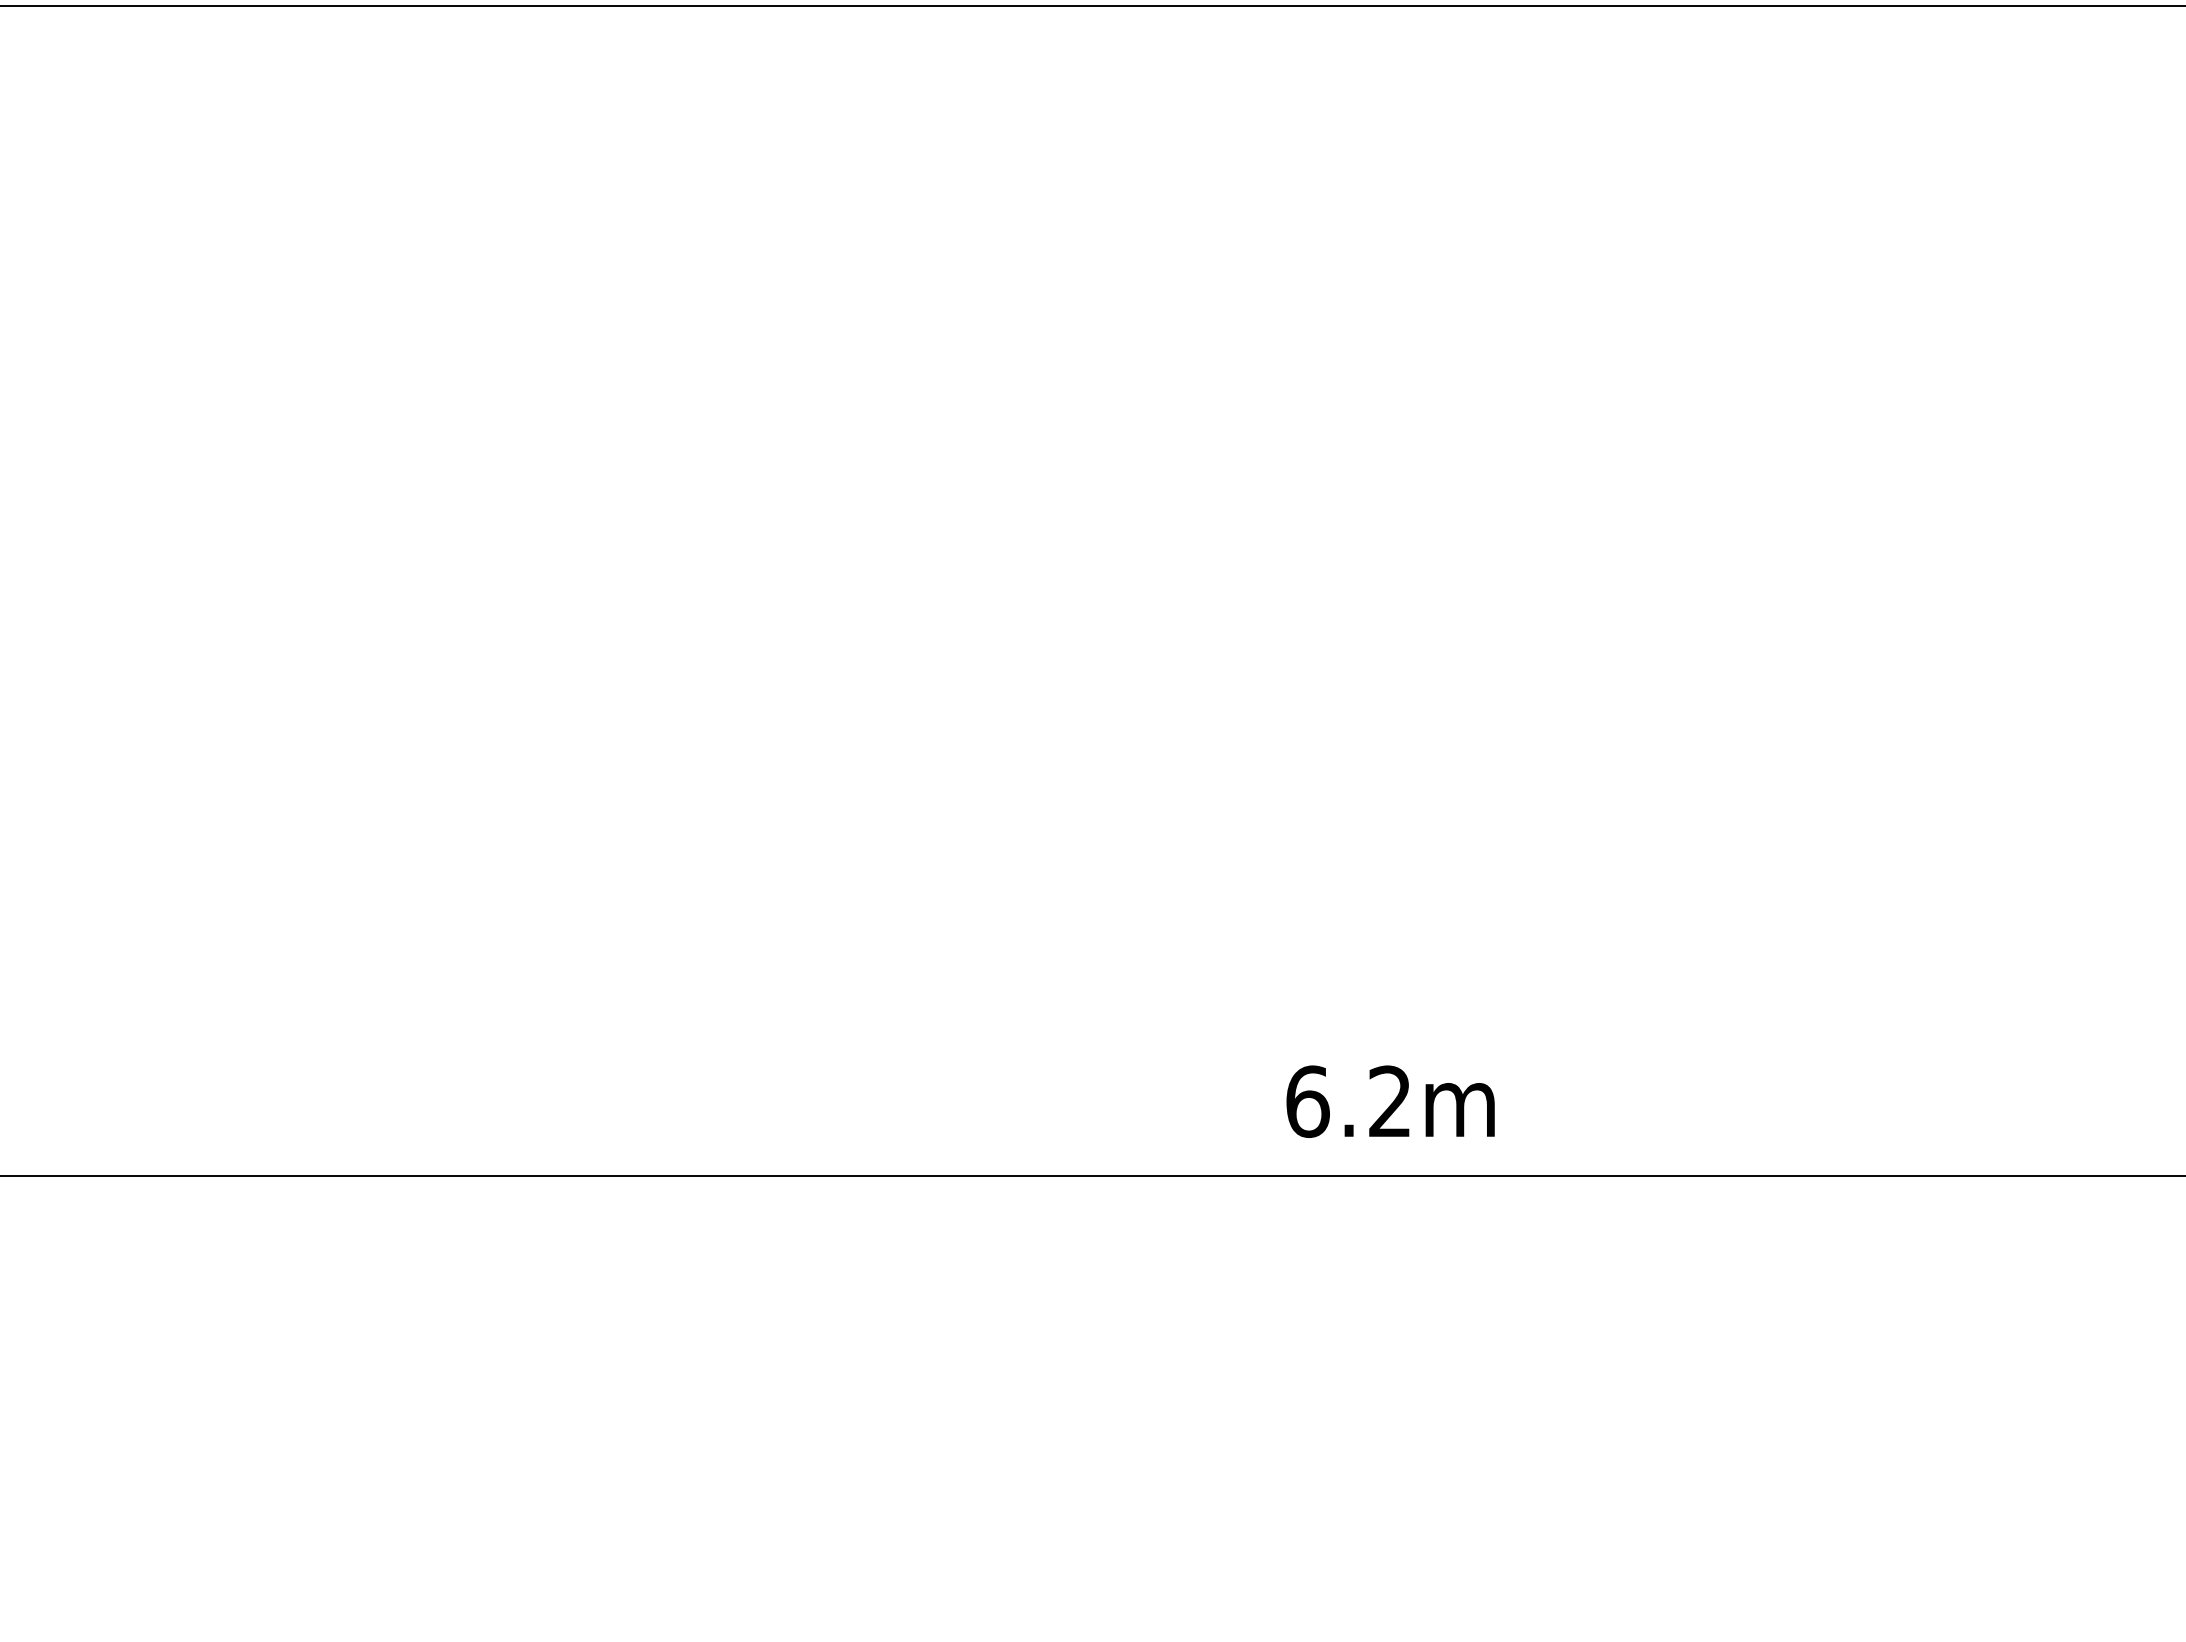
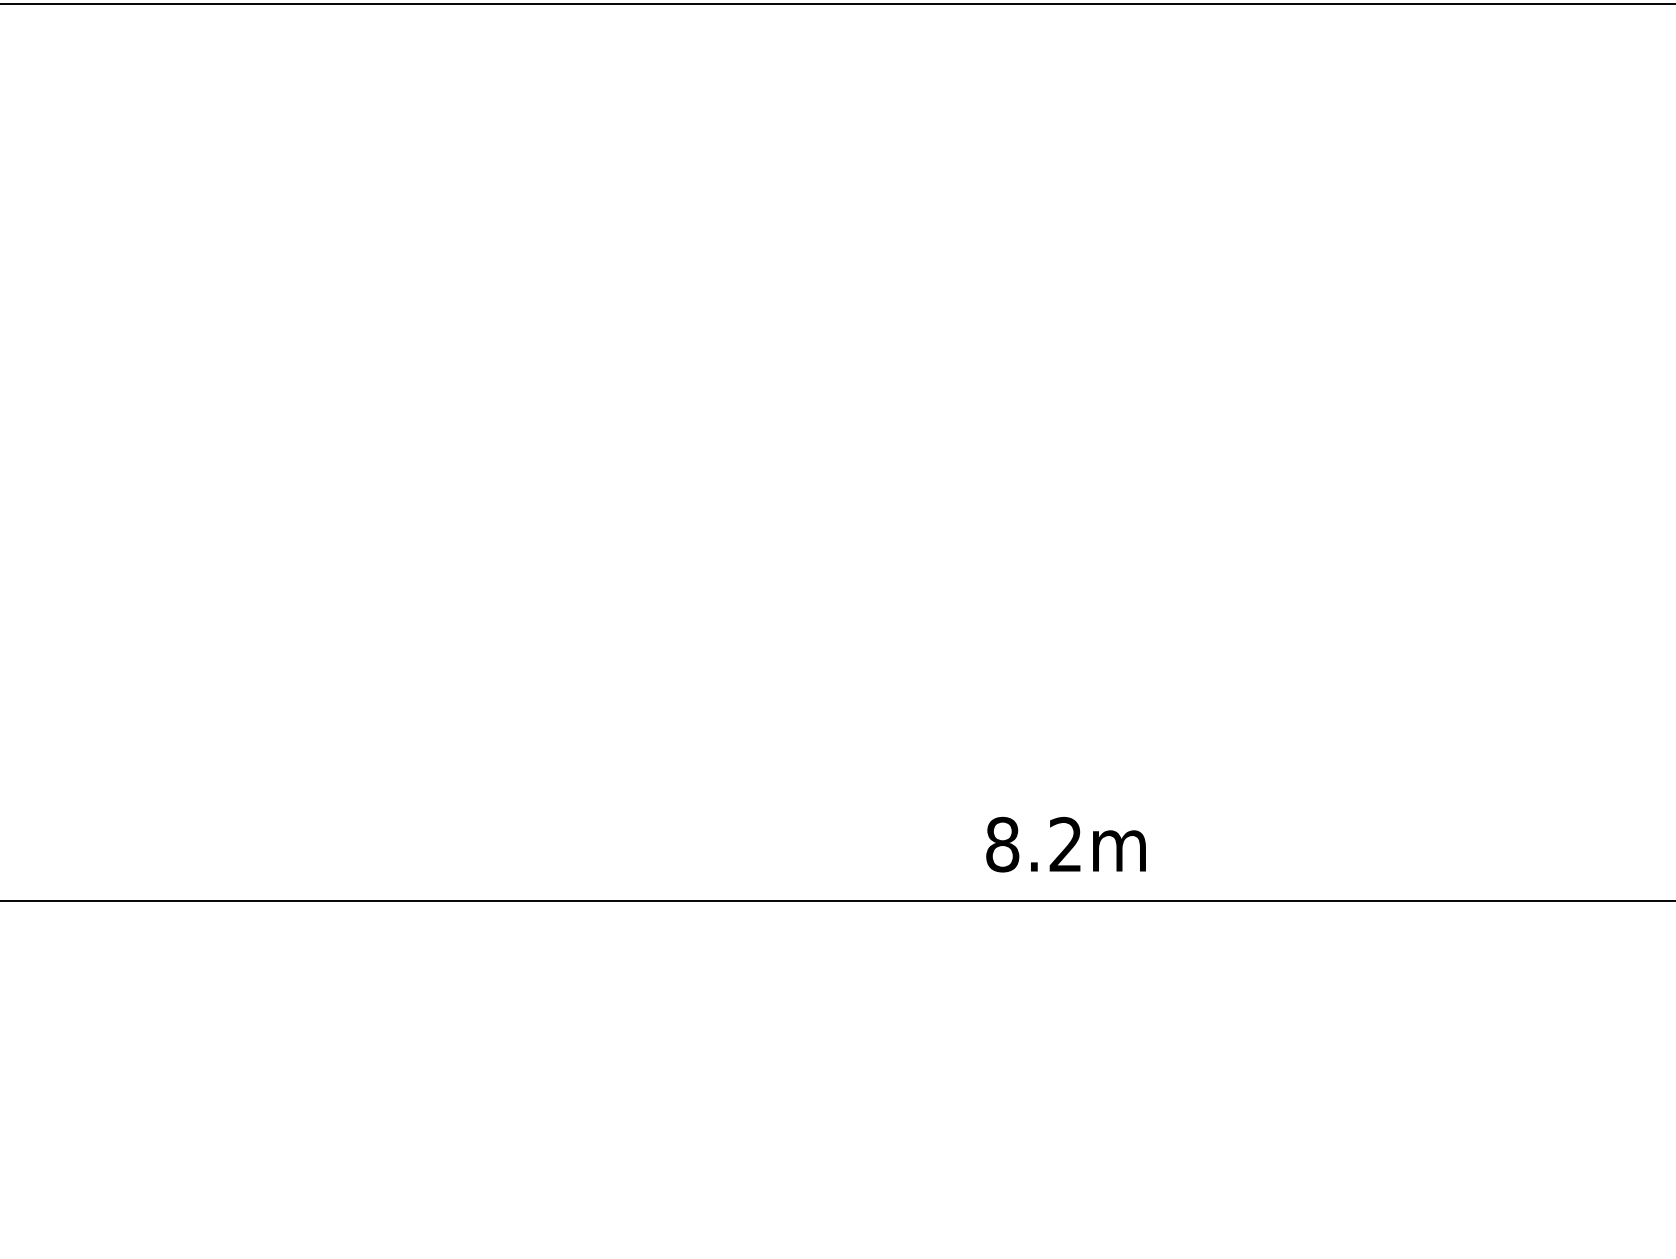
text: (1307, 1101) -> (1002, 844), 6.2m -> 8.2m

